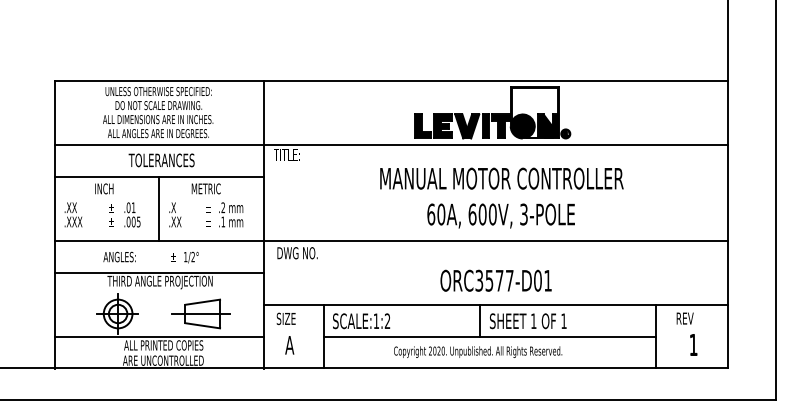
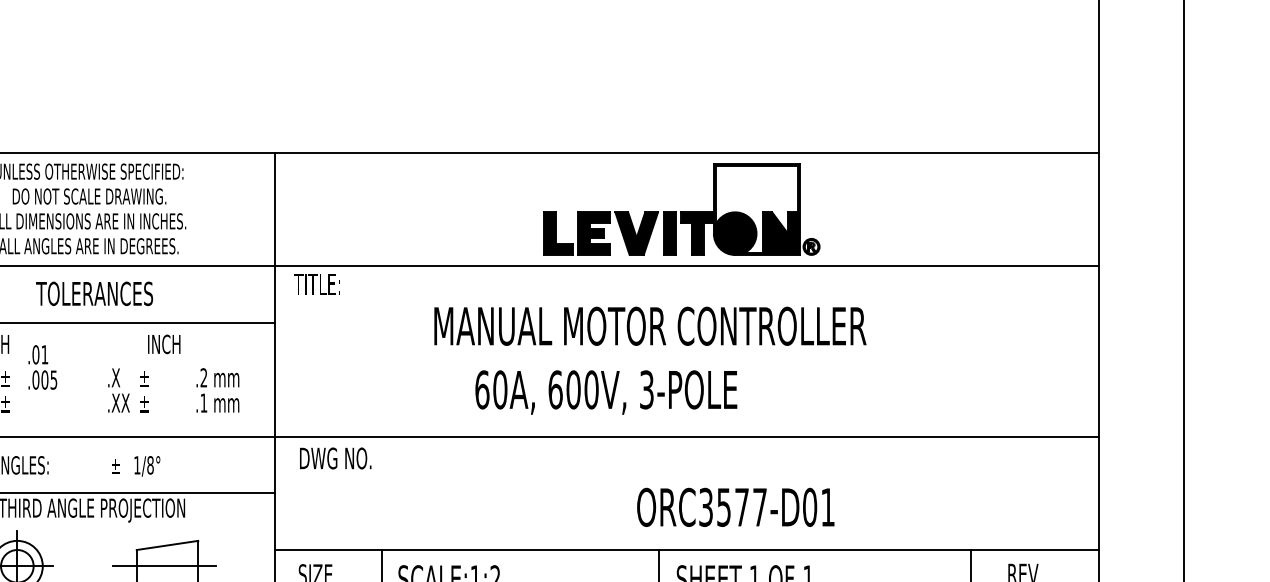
text: (501, 178) -> (649, 325), moved
text: (206, 188) -> (174, 343), METRIC -> INCH
line: (159, 208) -> (90, 379), removed
text: (132, 214) -> (42, 366), moved
text: (500, 215) -> (605, 391), moved
text: (208, 216) -> (143, 393), moved
text: (193, 257) -> (151, 466), 1/2° -> 1/8°
text: (495, 280) -> (734, 506), moved

